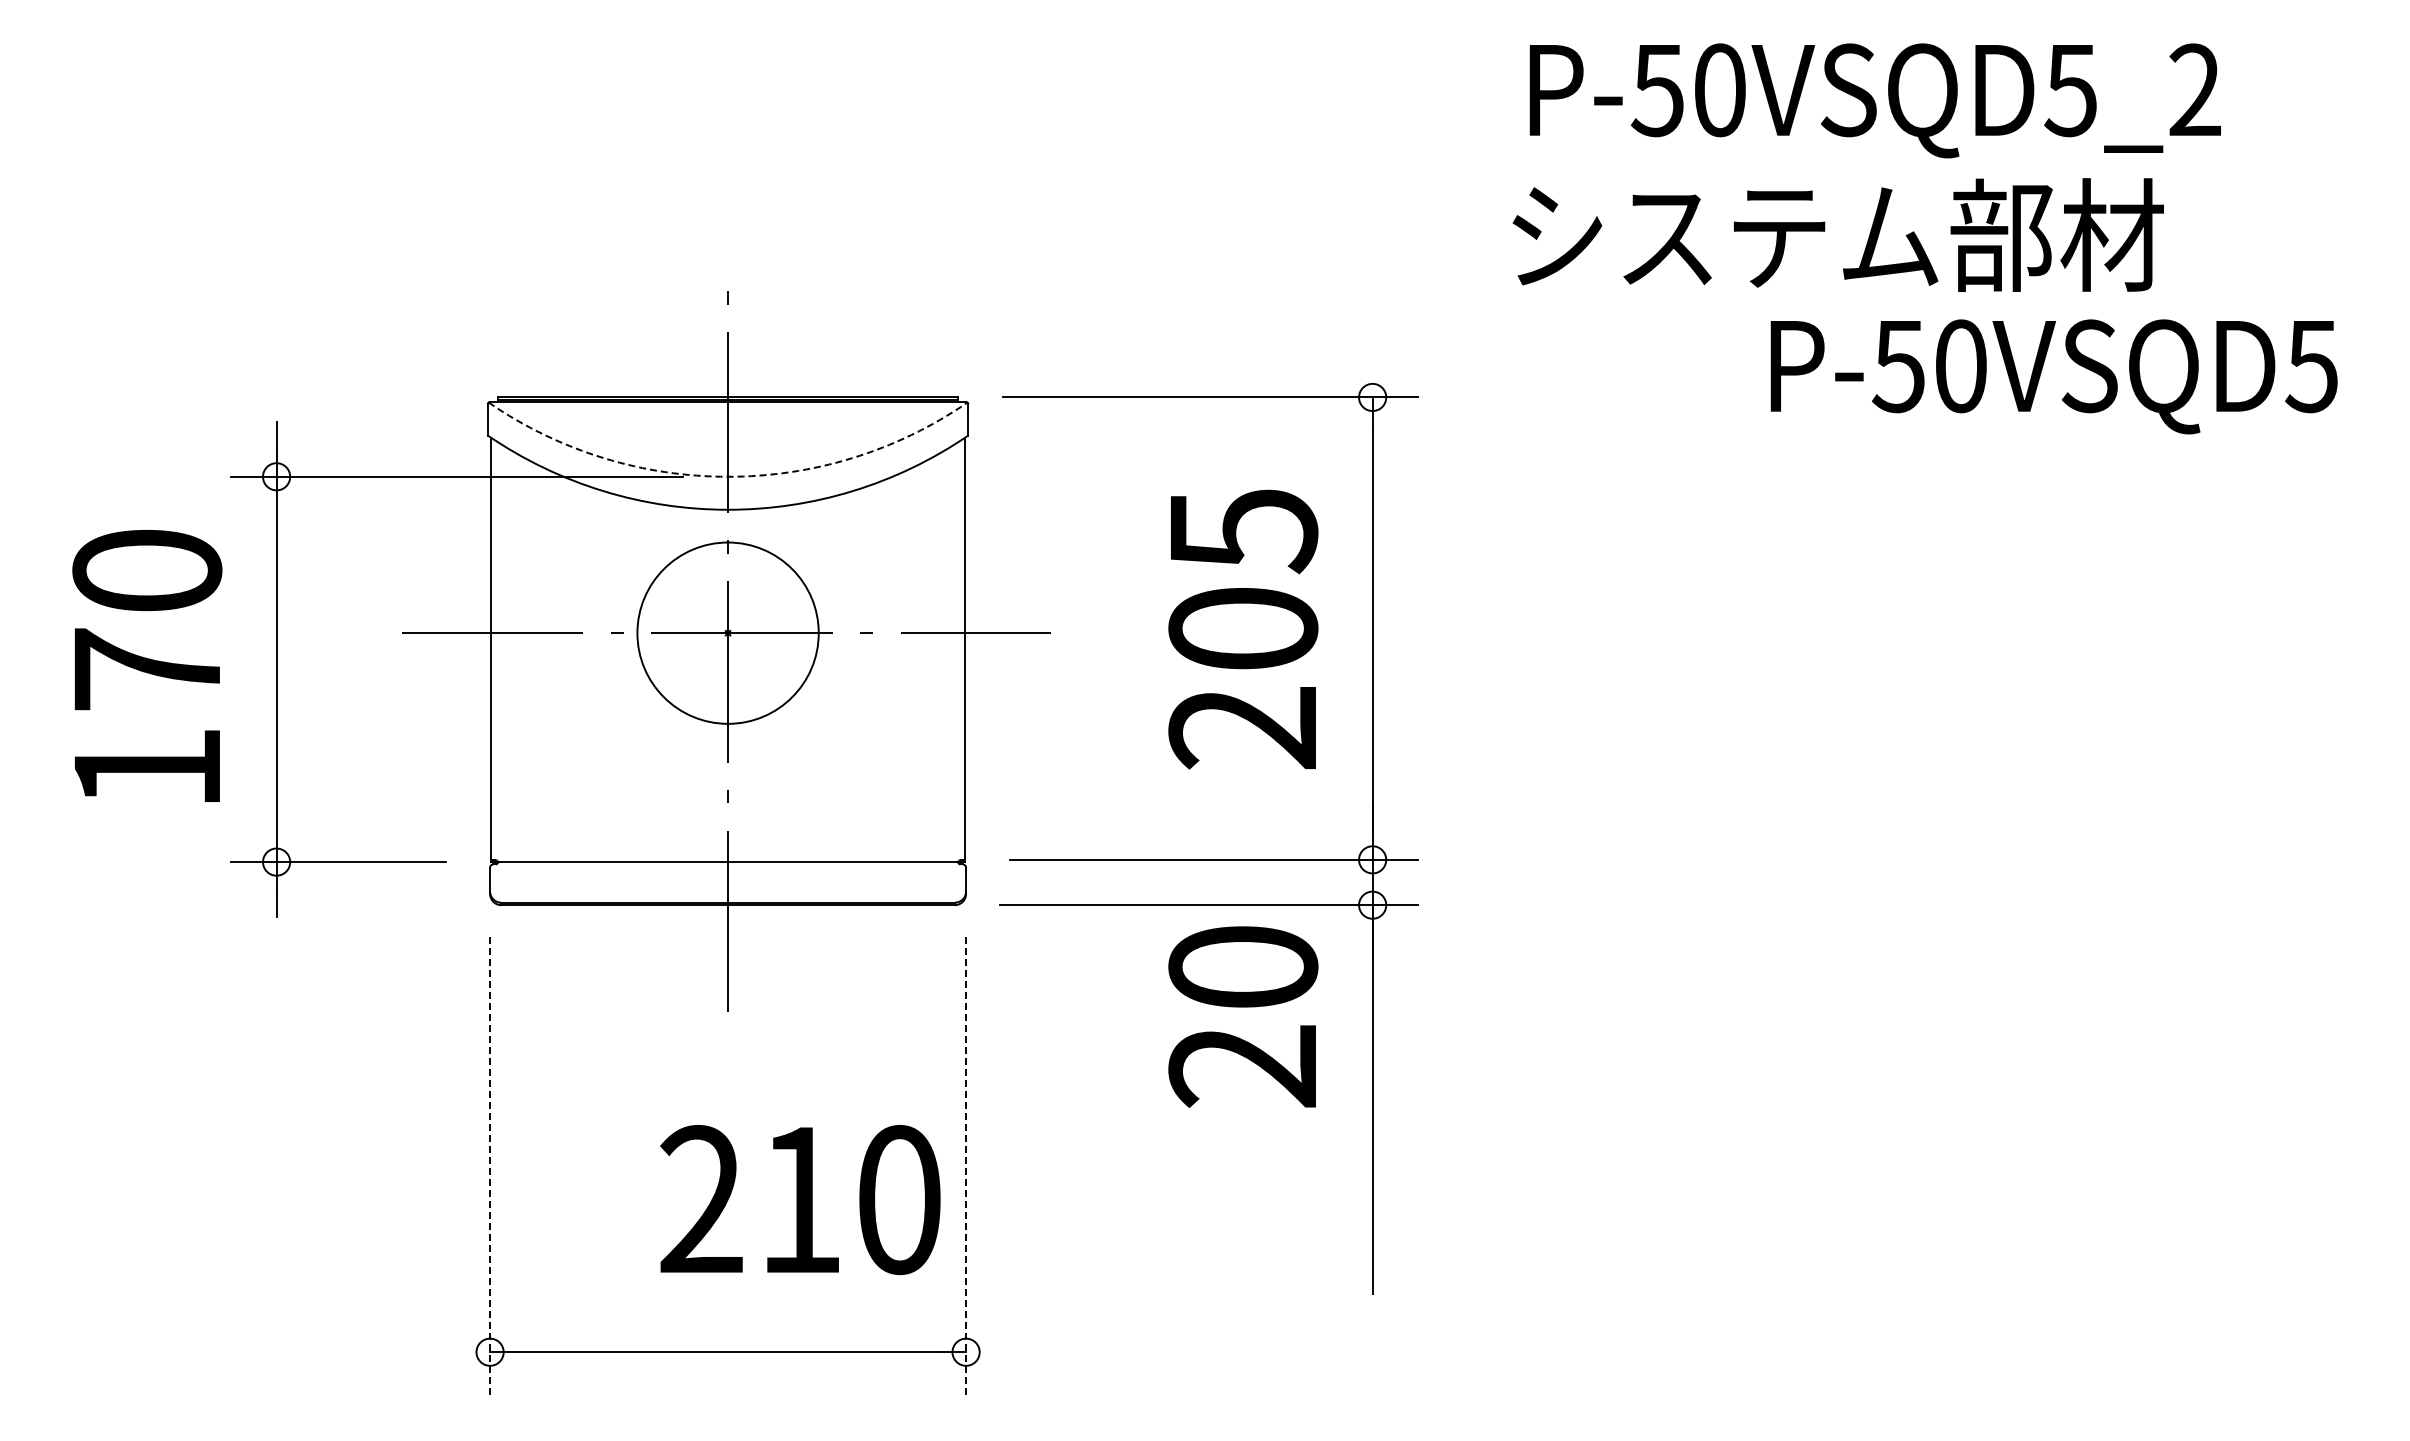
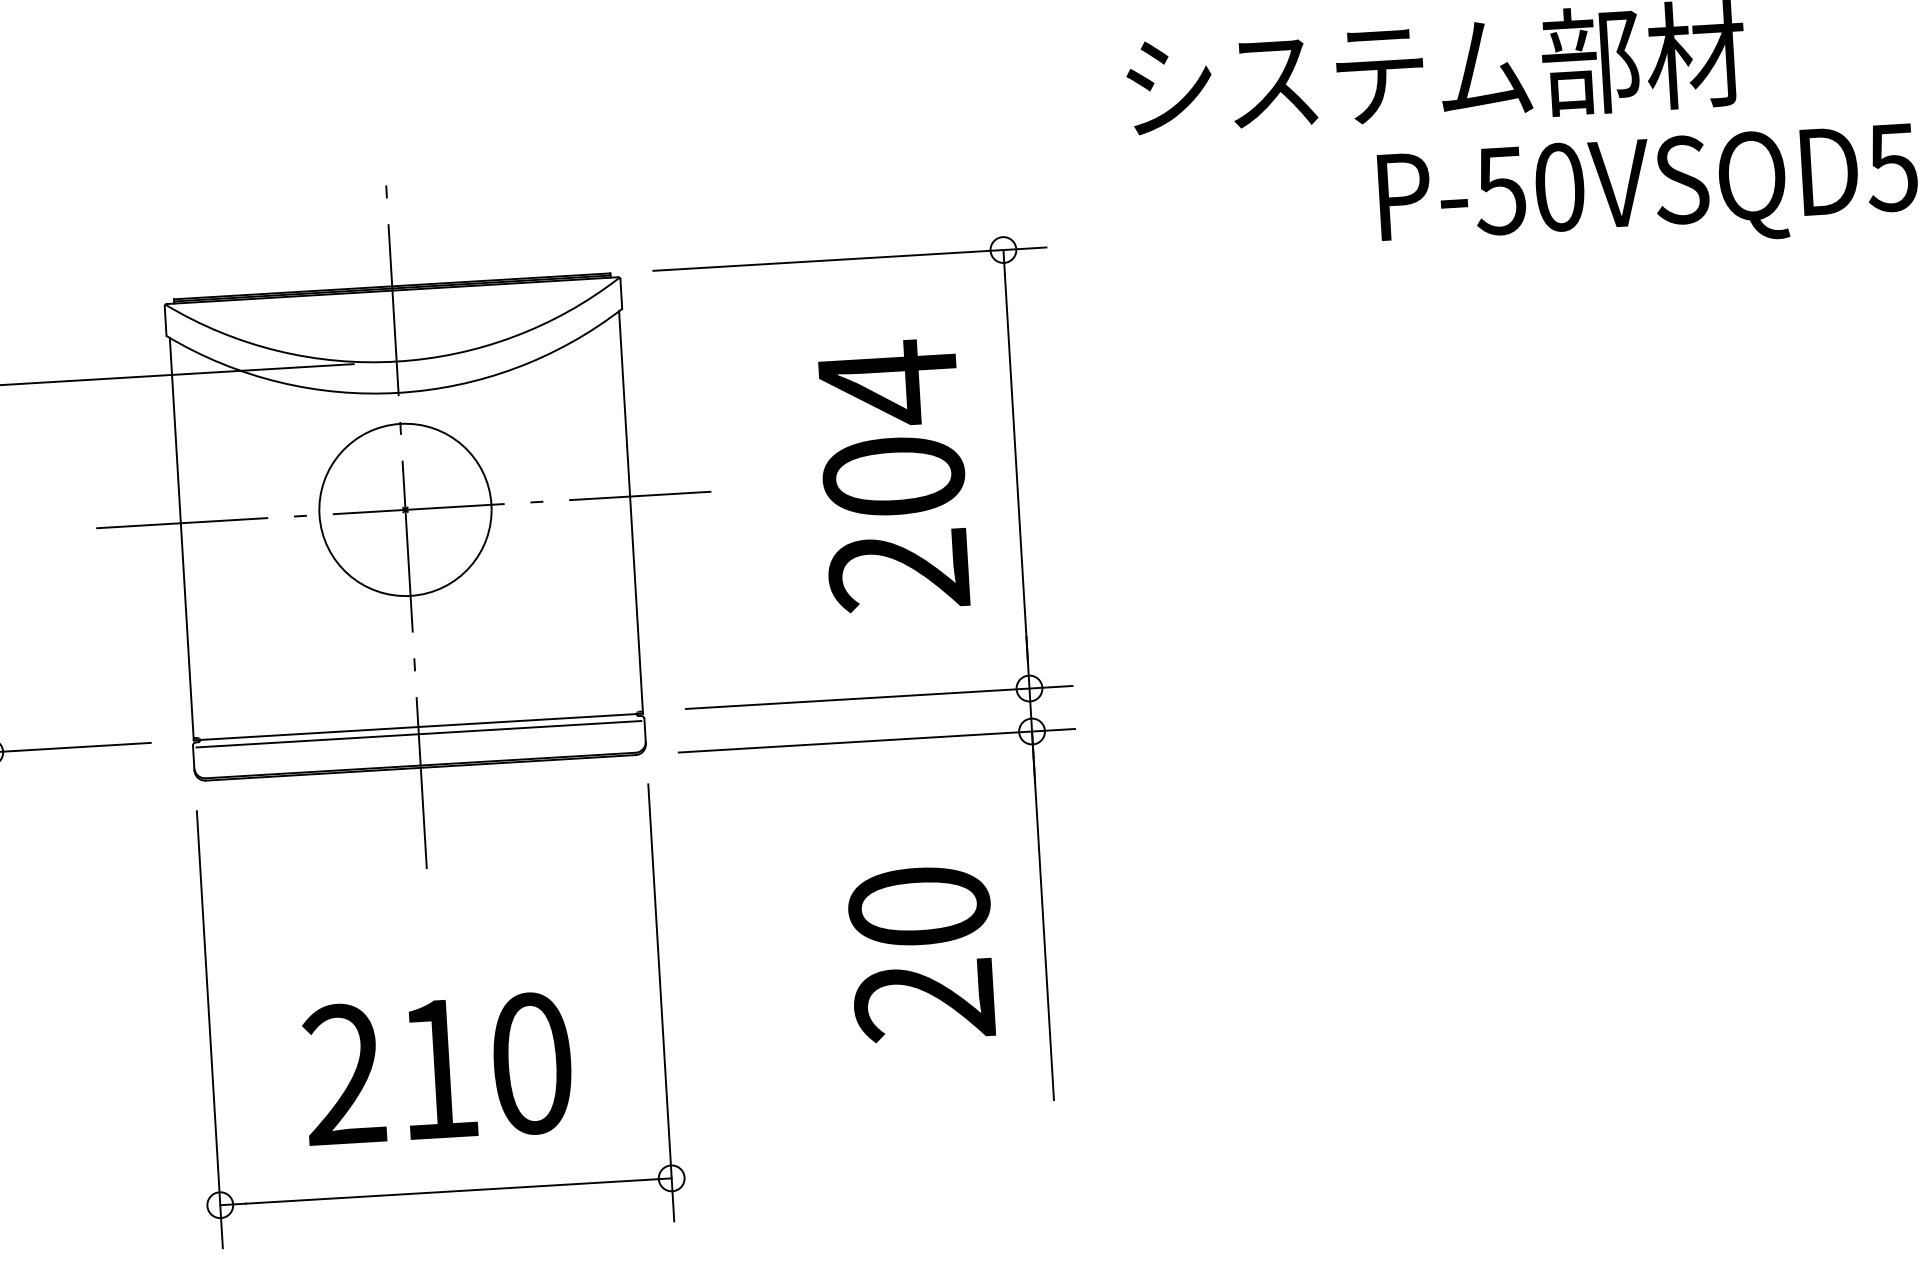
arc: (728, 476) -> (397, 361), dashed -> solid
text: (1244, 530) -> (889, 383), 205 -> 204
line: (727, 869) -> (418, 734), added
text: (1243, 1016) -> (922, 953), moved
line: (490, 1167) -> (210, 1029), dashed -> solid
line: (966, 1167) -> (661, 1003), dashed -> solid
text: (800, 1200) -> (438, 1069), moved

